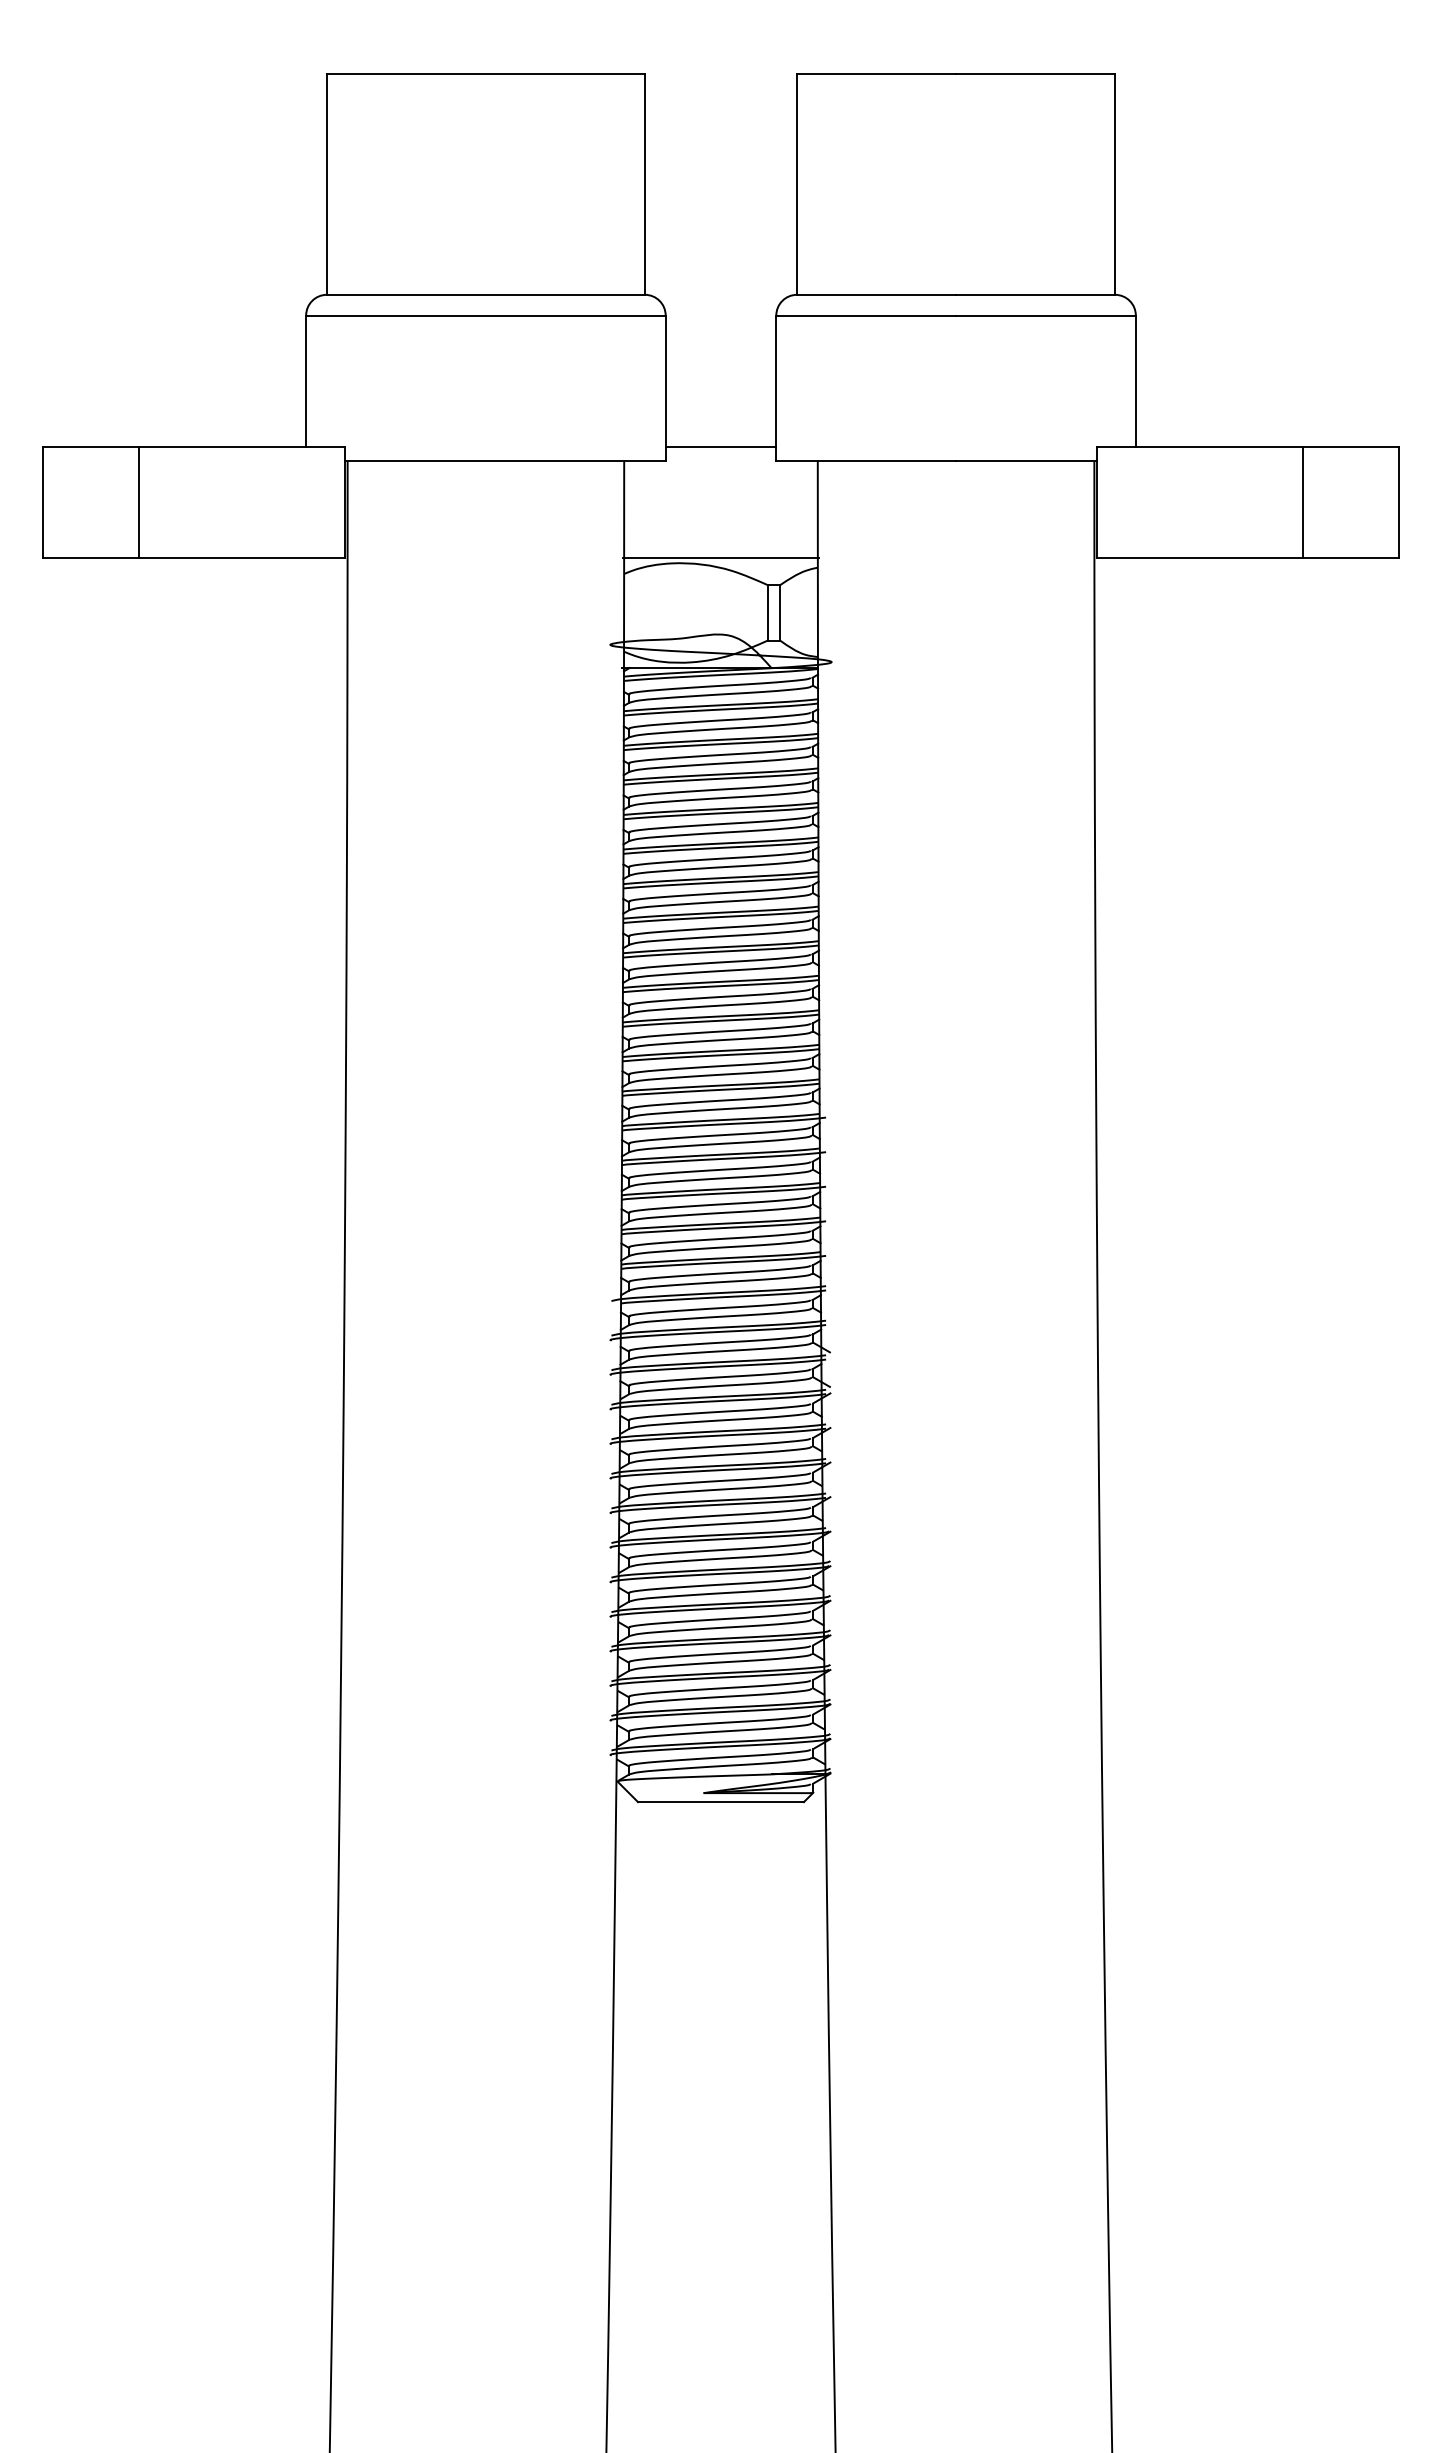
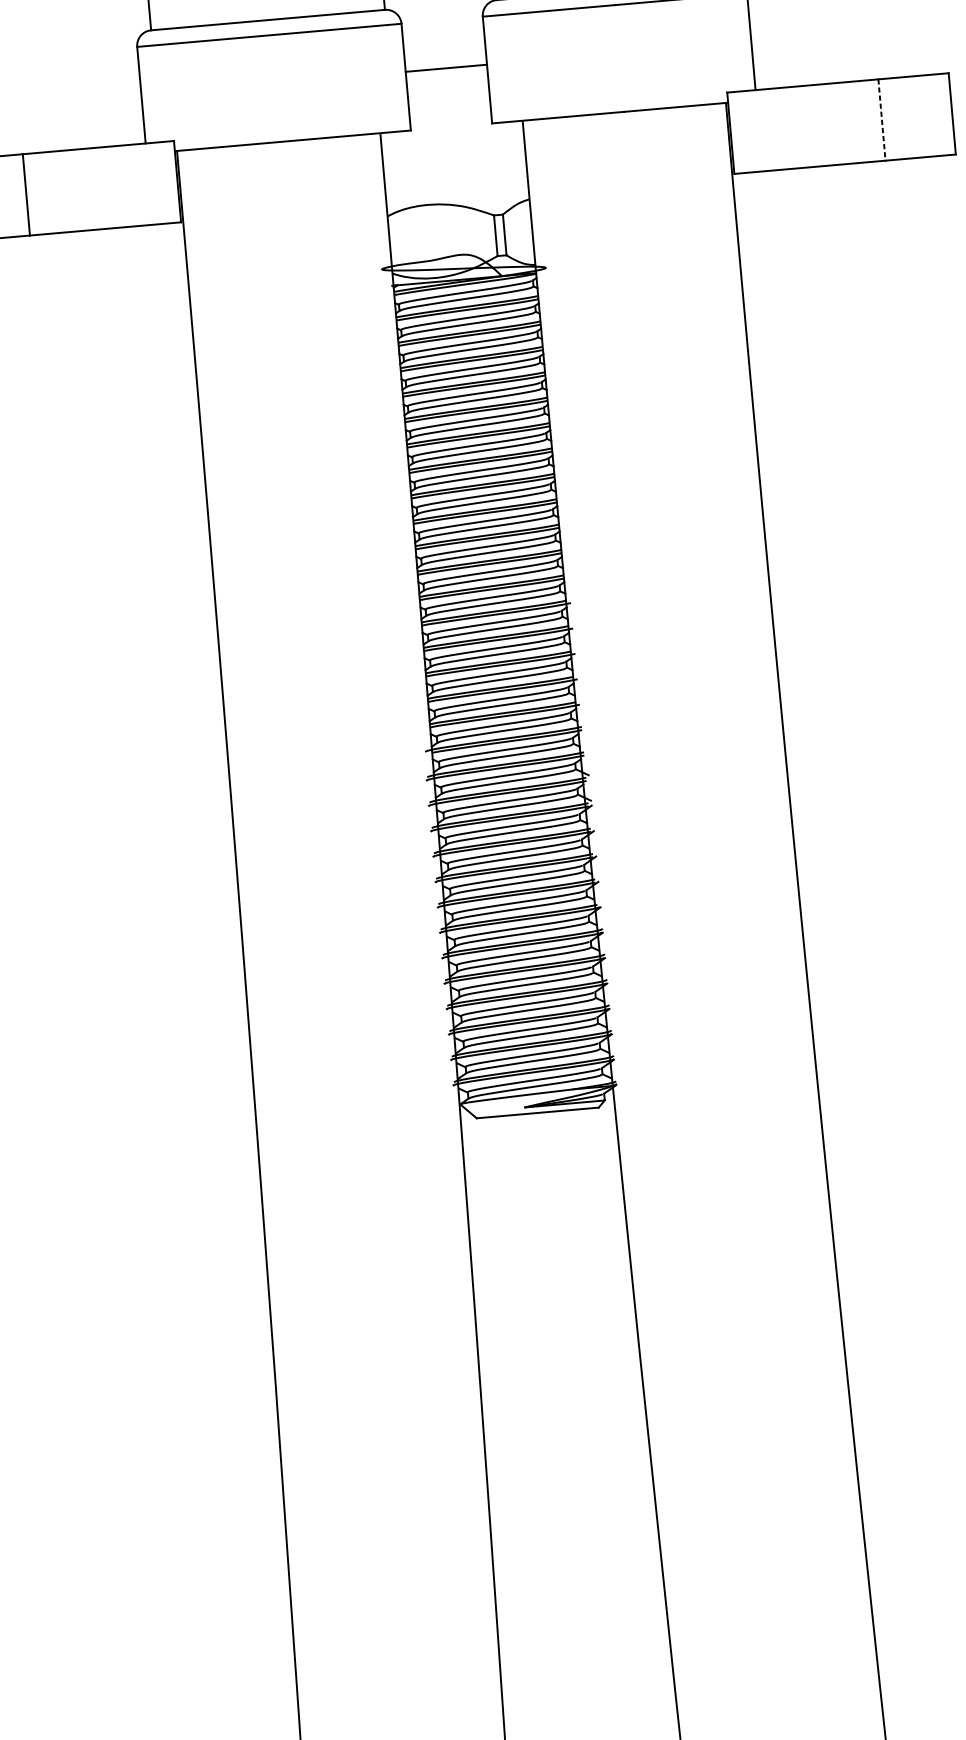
line: (720, 446) -> (445, 68), moved
line: (1302, 502) -> (881, 120), solid -> dashed
line: (721, 557) -> (458, 198), removed

